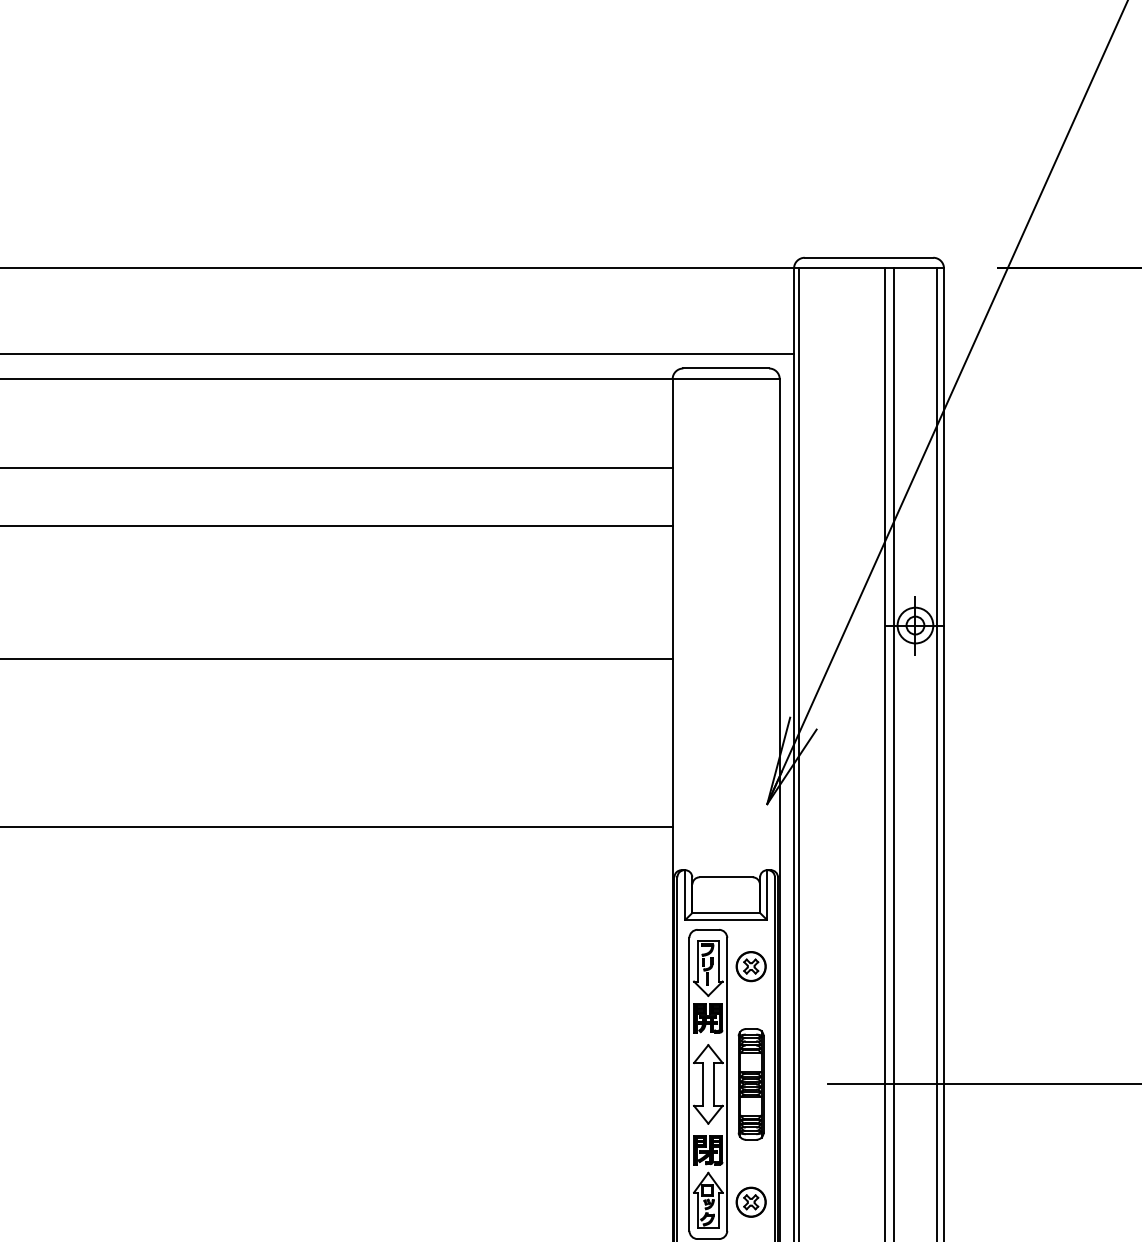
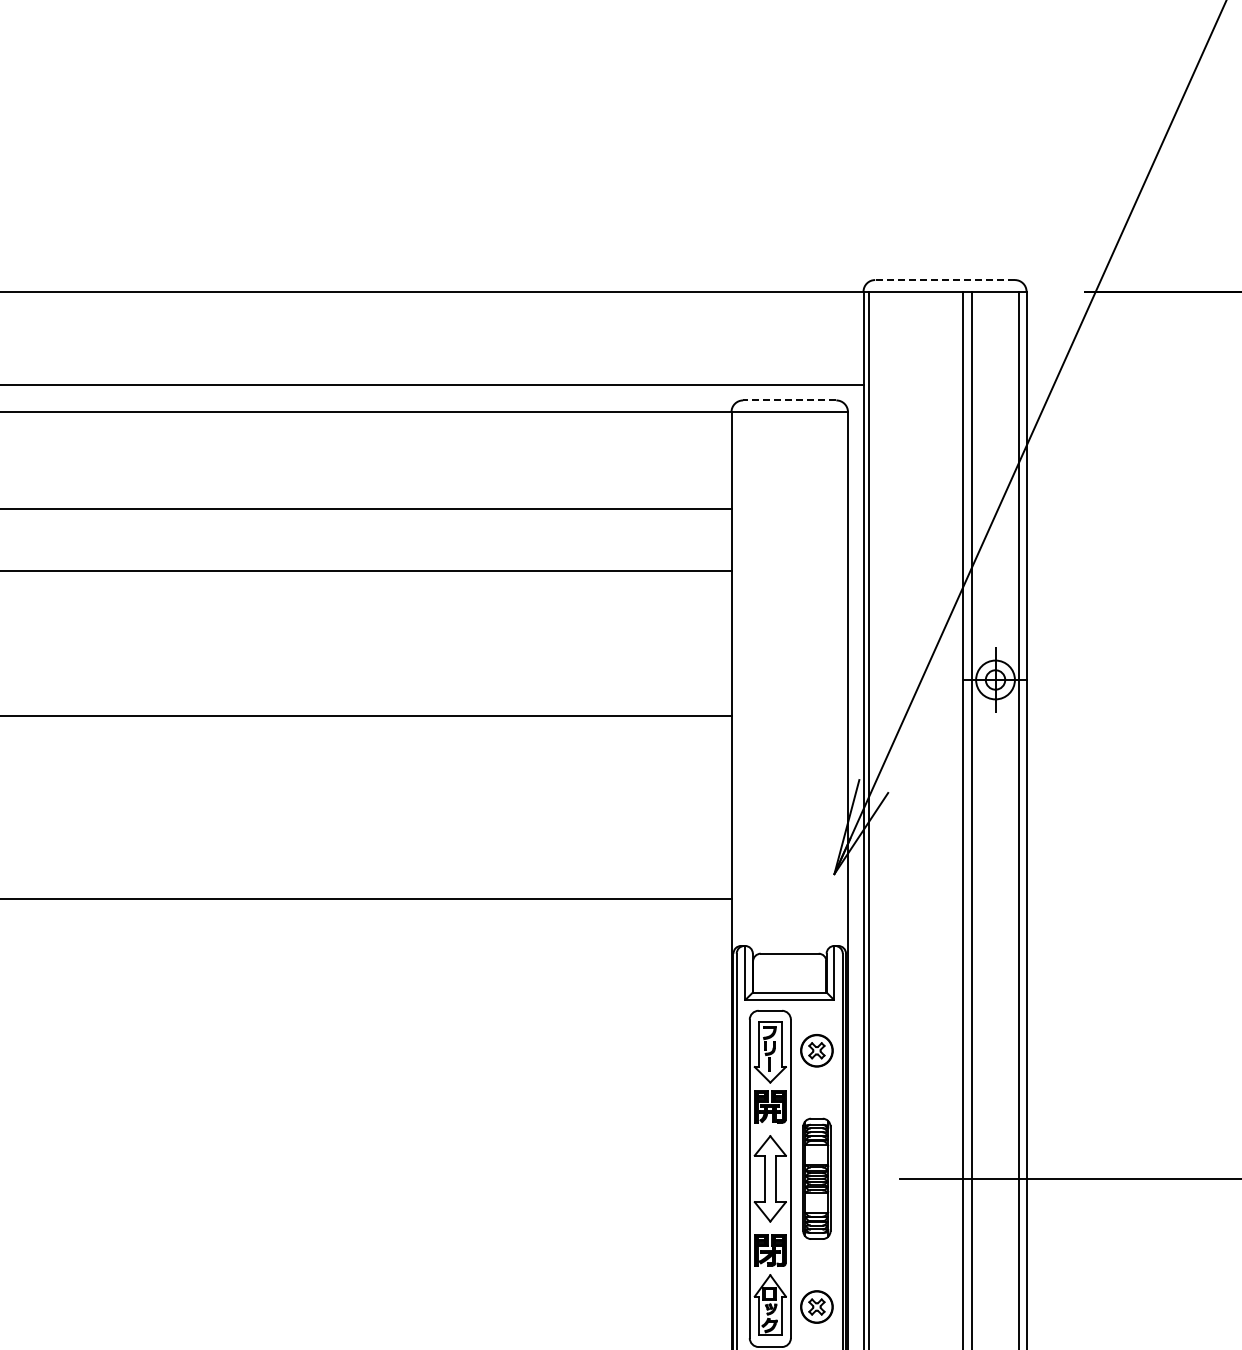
line: (869, 258) -> (945, 280), solid -> dashed
line: (725, 368) -> (789, 400), solid -> dashed

